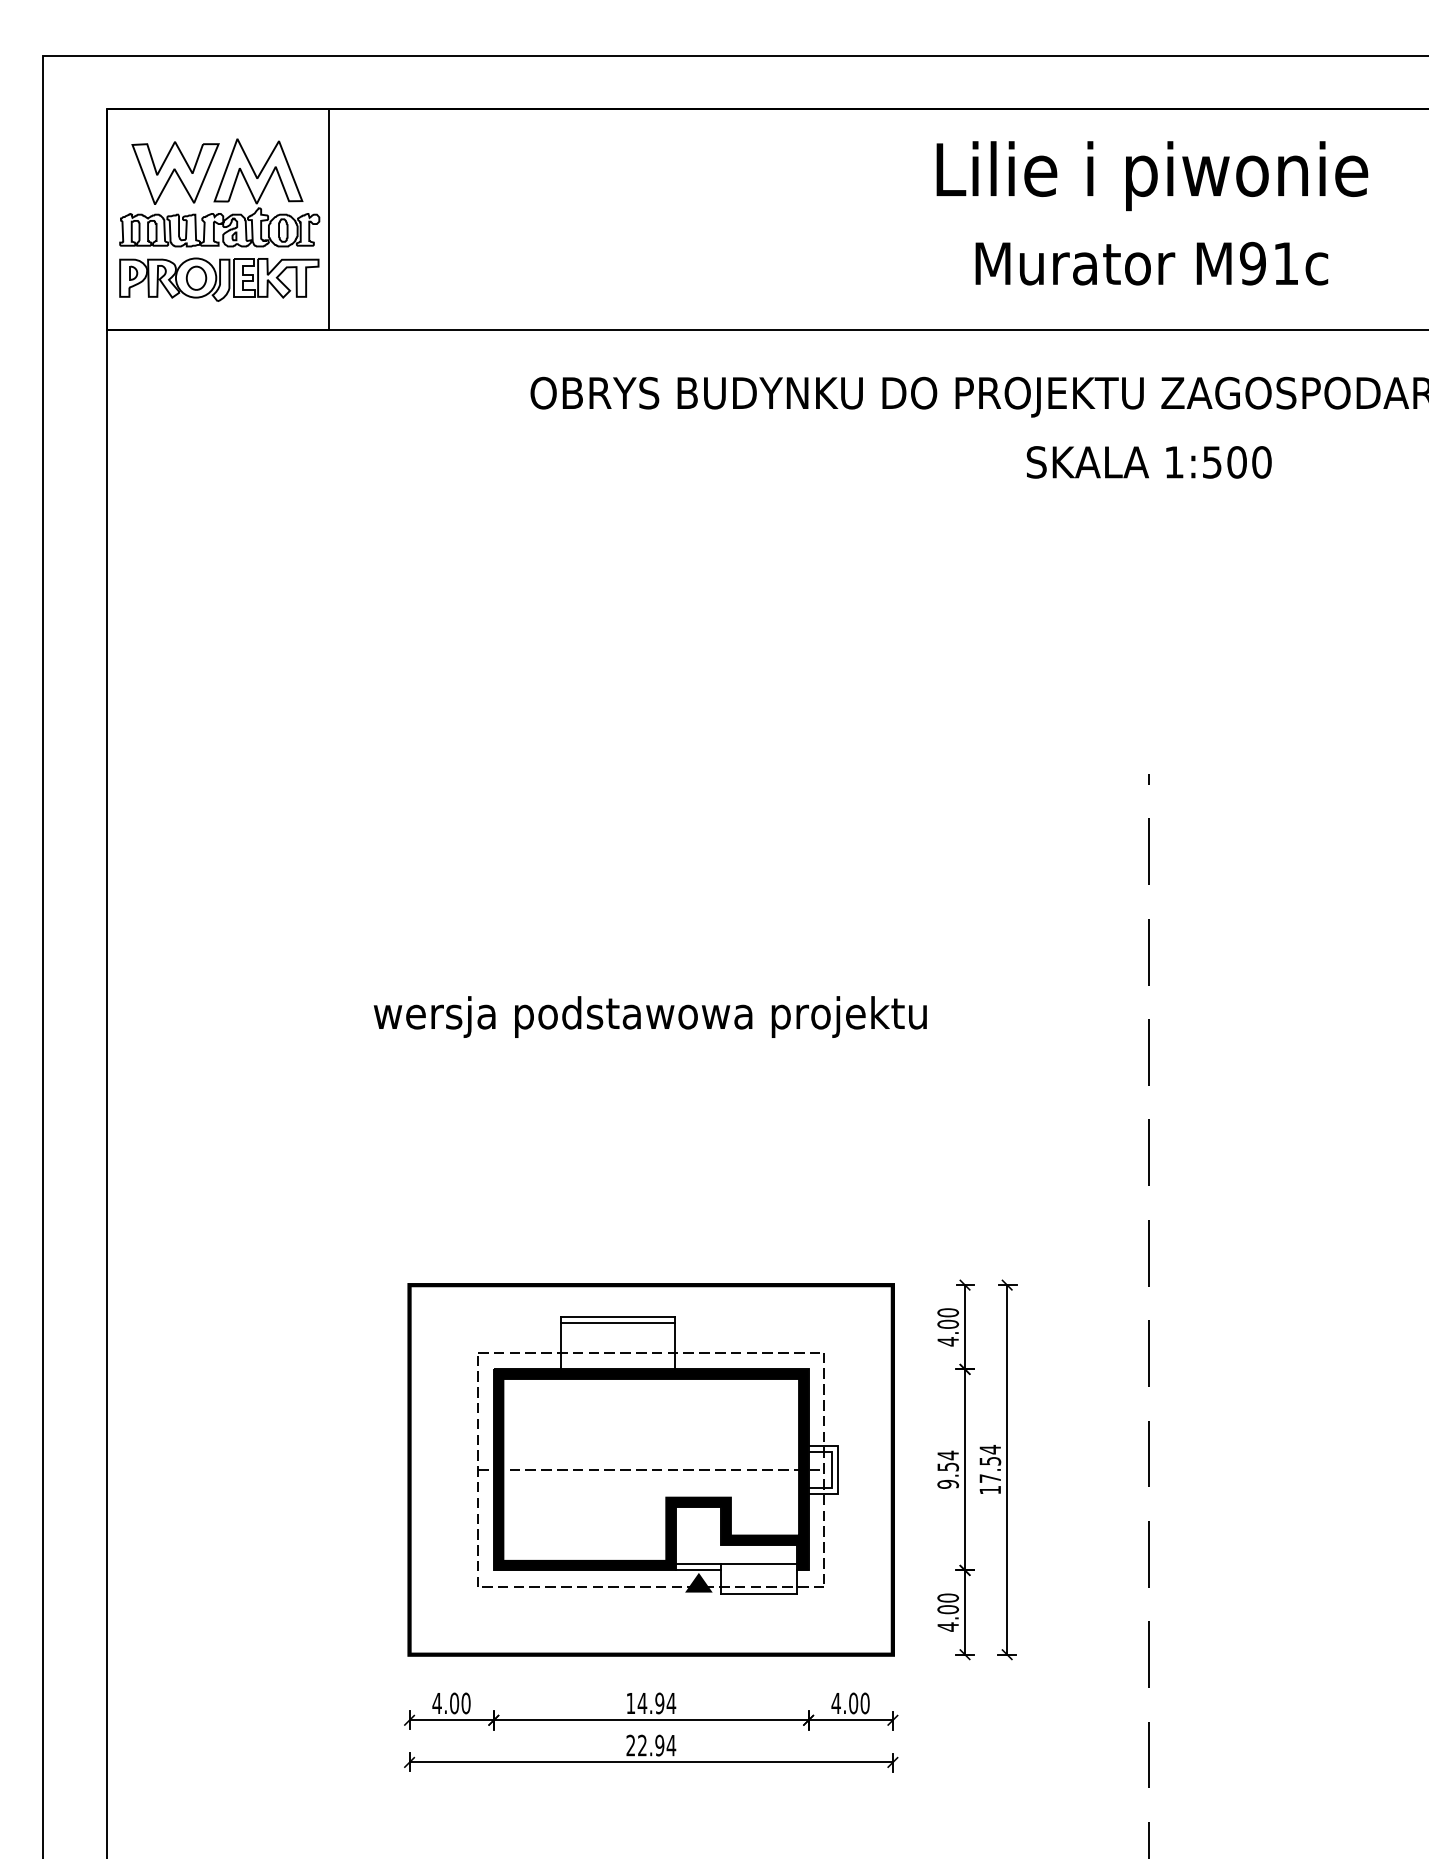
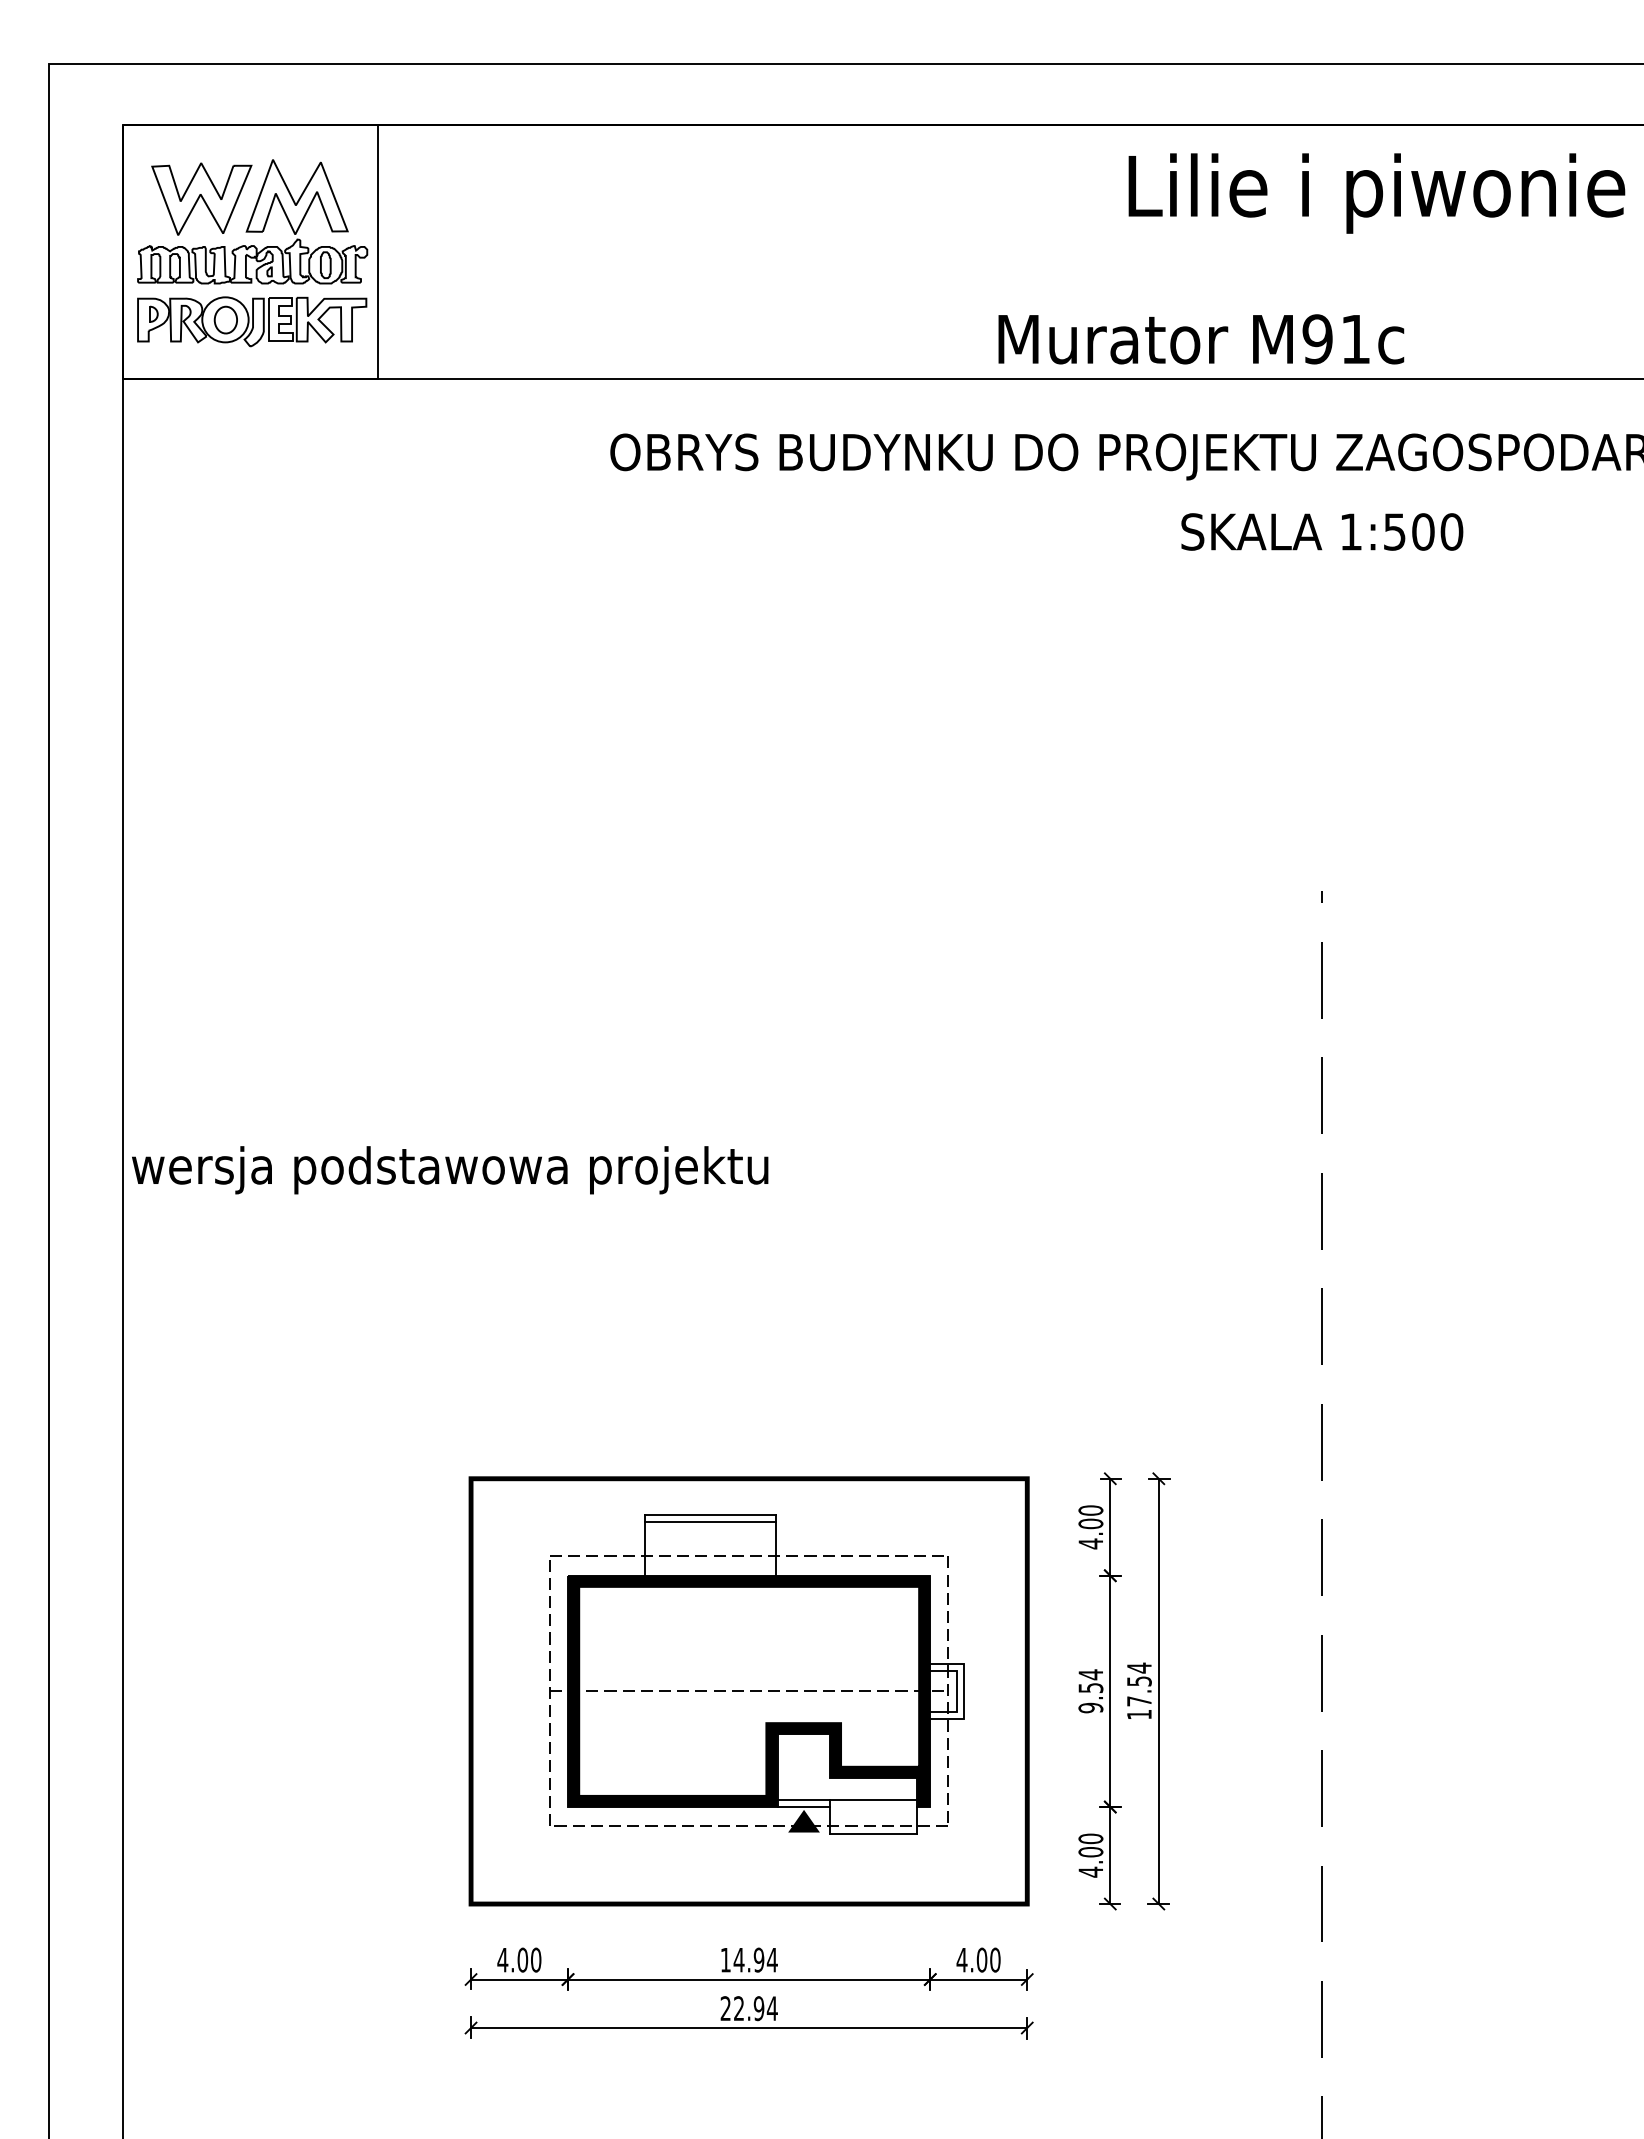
text: (1152, 176) -> (1376, 193), moved
text: (1152, 263) -> (1201, 339), moved
text: (650, 1017) -> (450, 1170), moved

